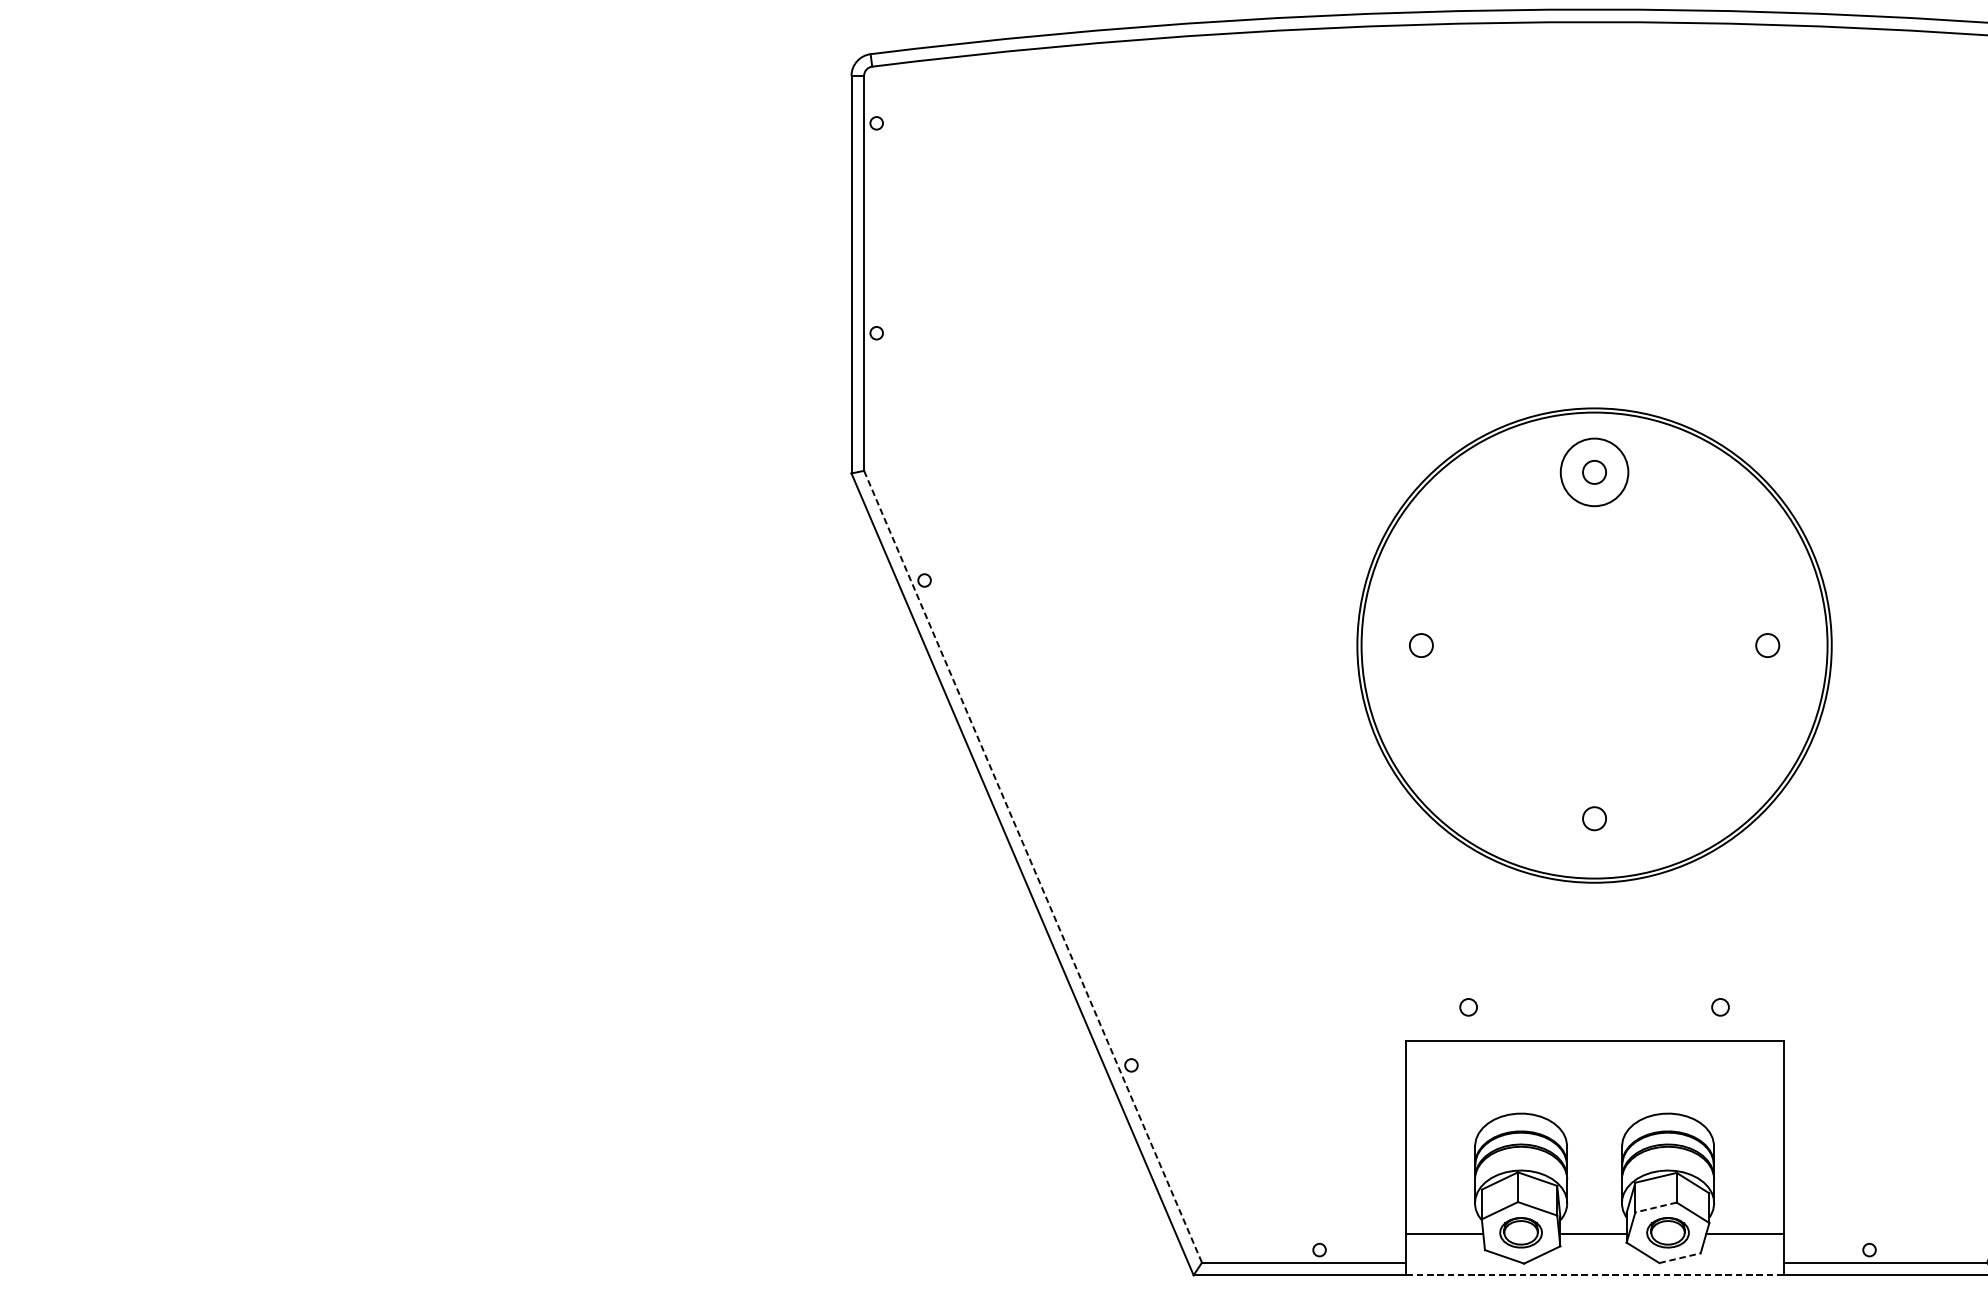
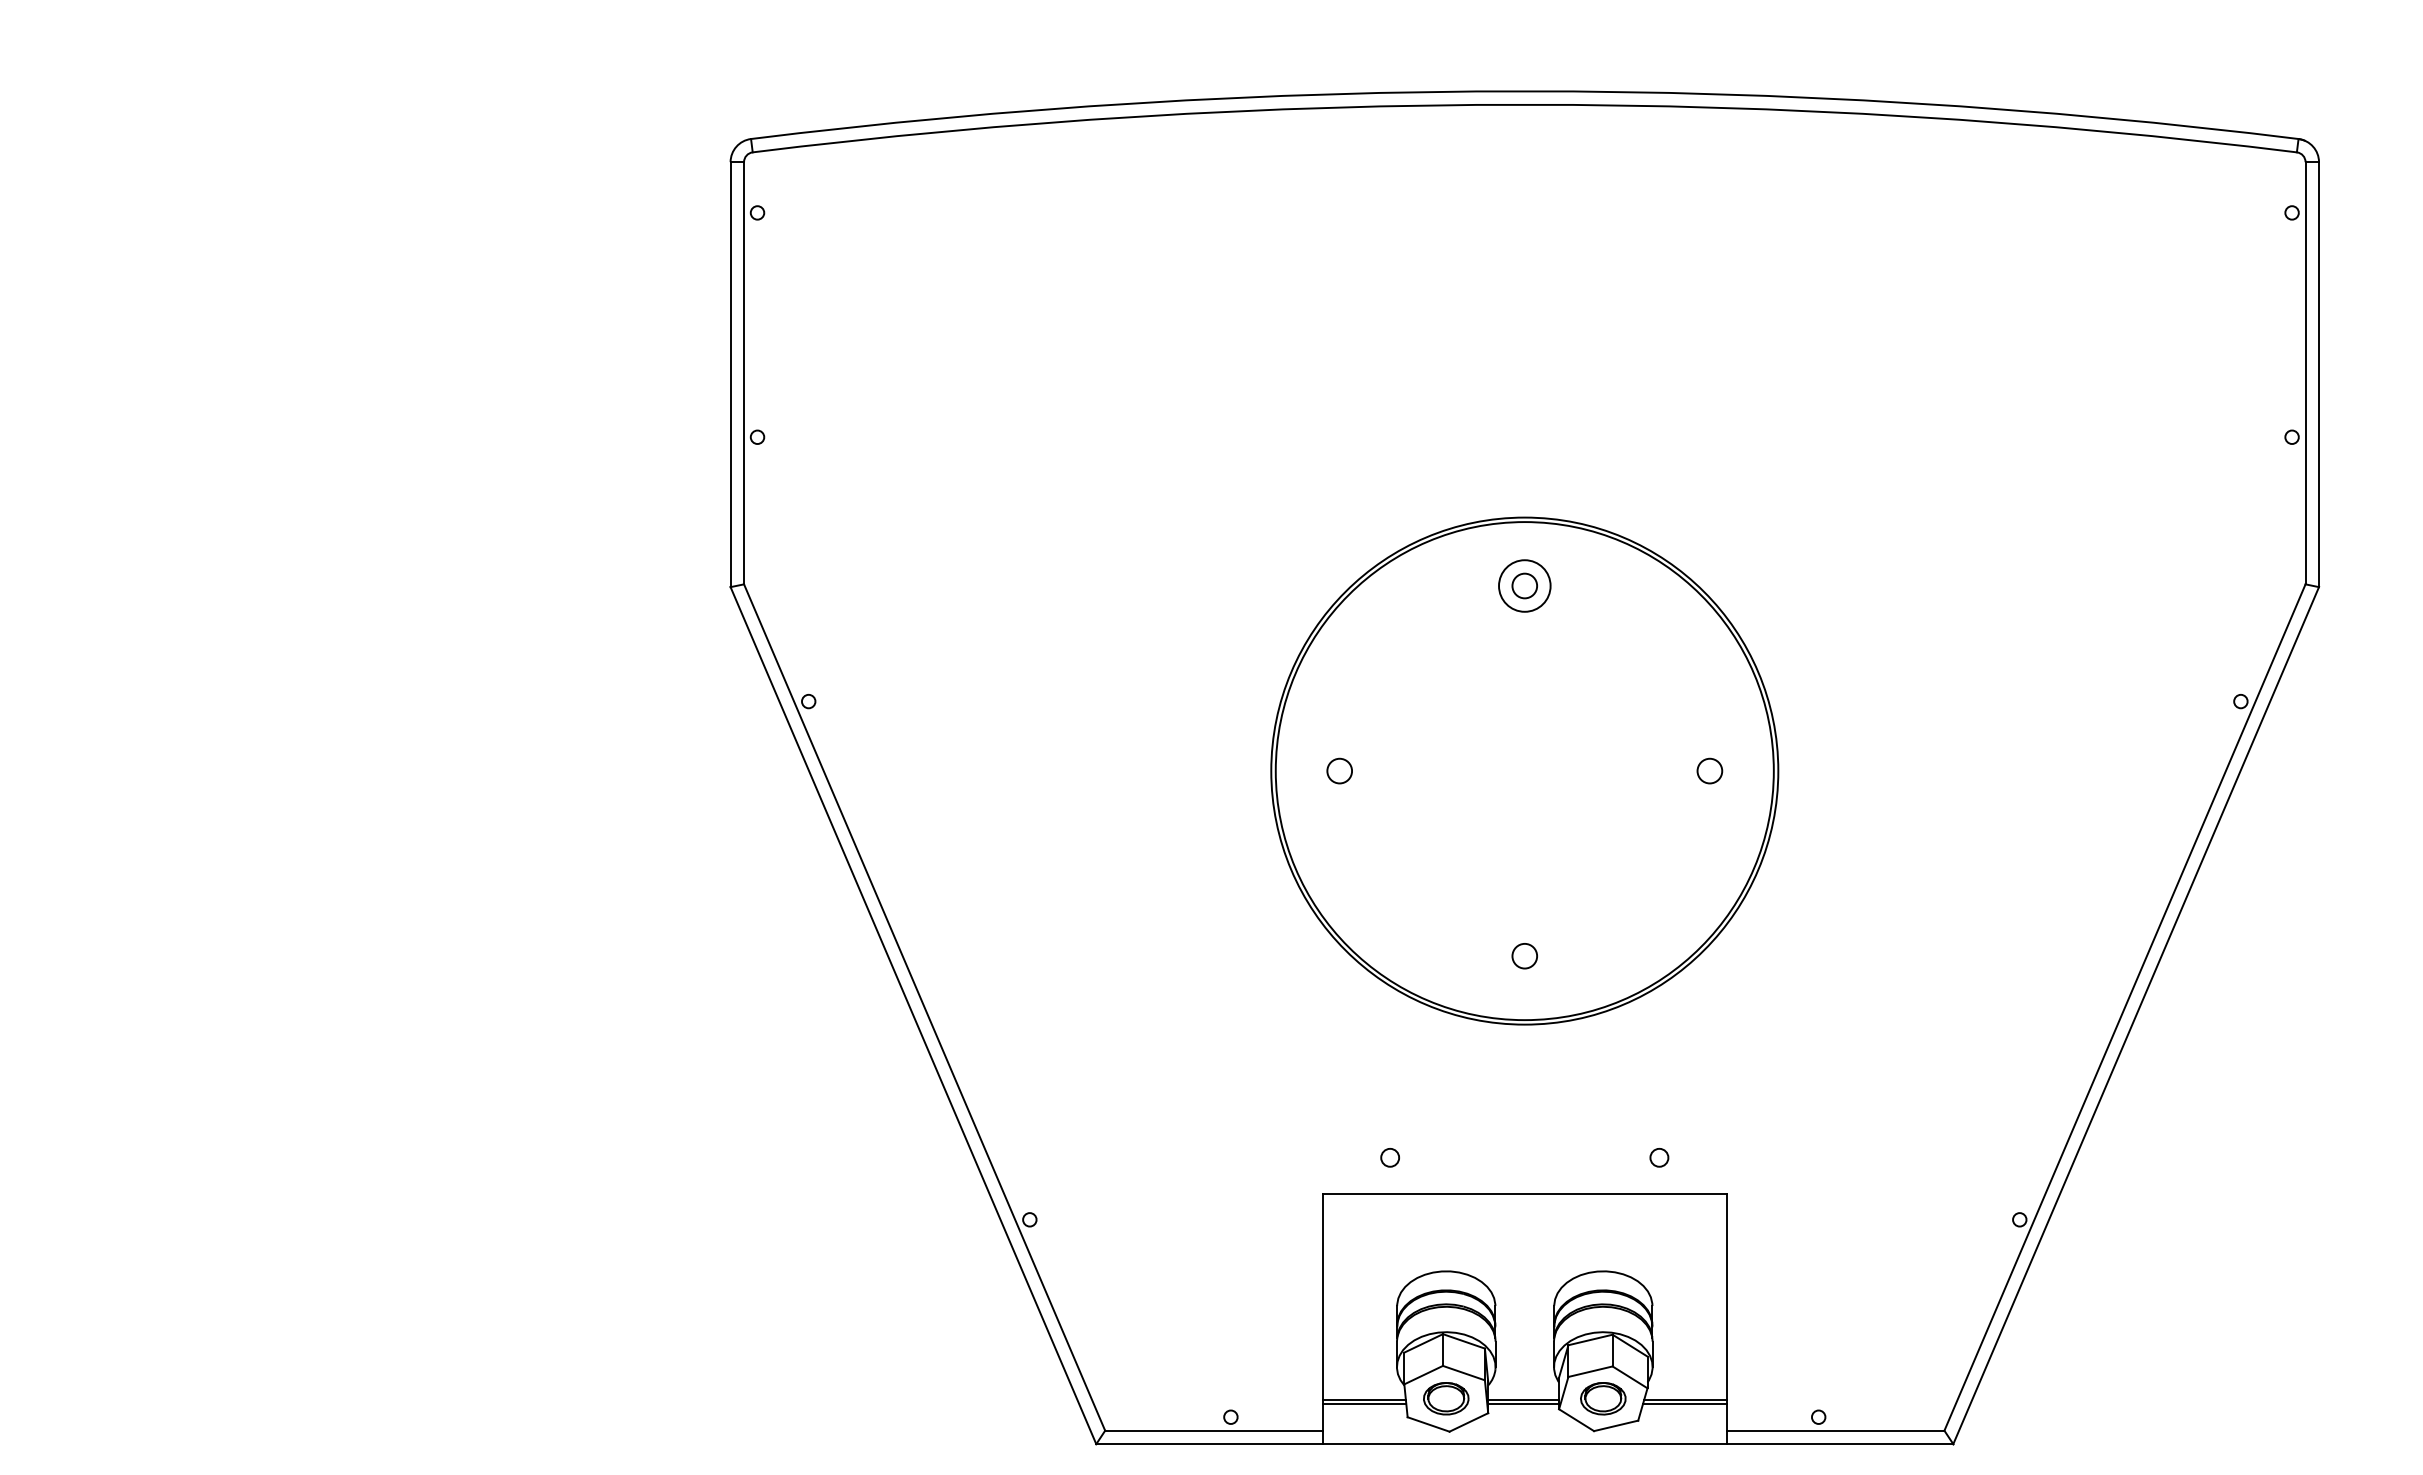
circle: (1594, 471) -> (1524, 585), size x0.71
line: (1032, 866) -> (924, 1007), dashed -> solid
line: (1656, 1207) -> (1590, 1371), dashed -> solid
line: (1444, 1237) -> (1364, 1403), added
line: (1593, 1237) -> (1523, 1403), added
line: (1743, 1237) -> (1684, 1403), added
line: (1680, 1257) -> (1616, 1425), dashed -> solid
line: (1594, 1275) -> (1524, 1444), dashed -> solid

